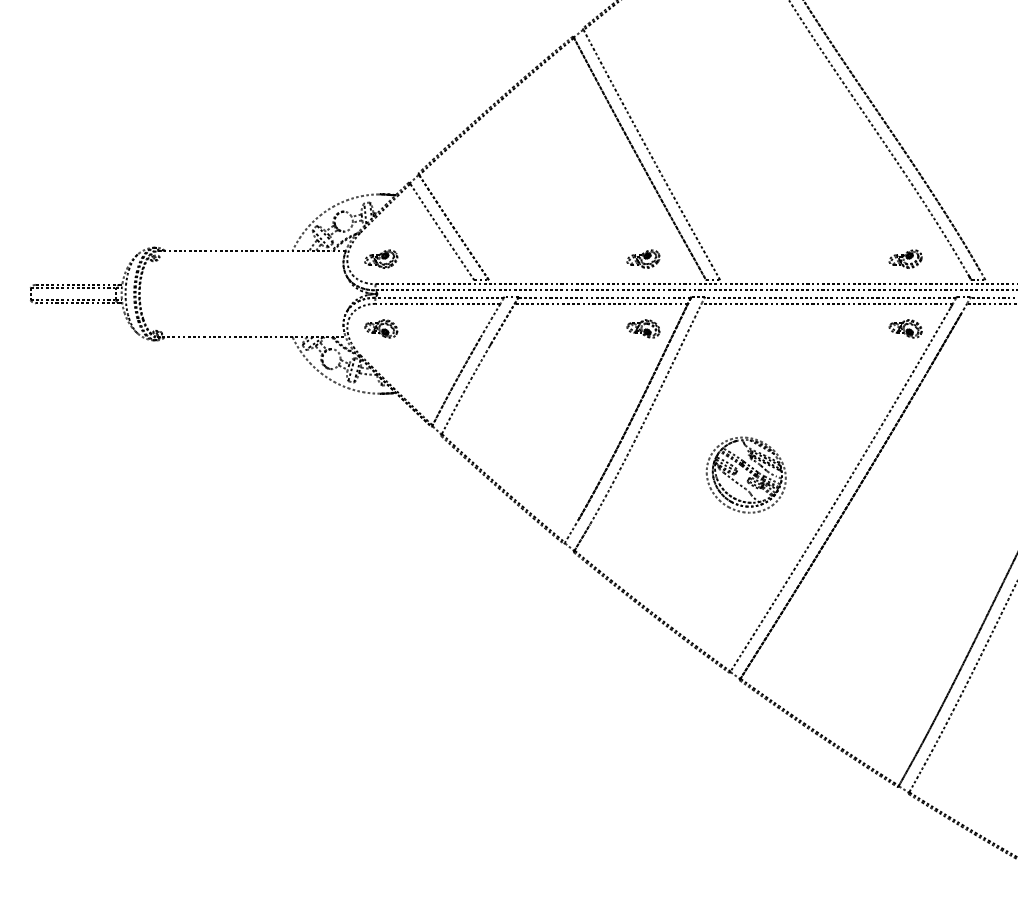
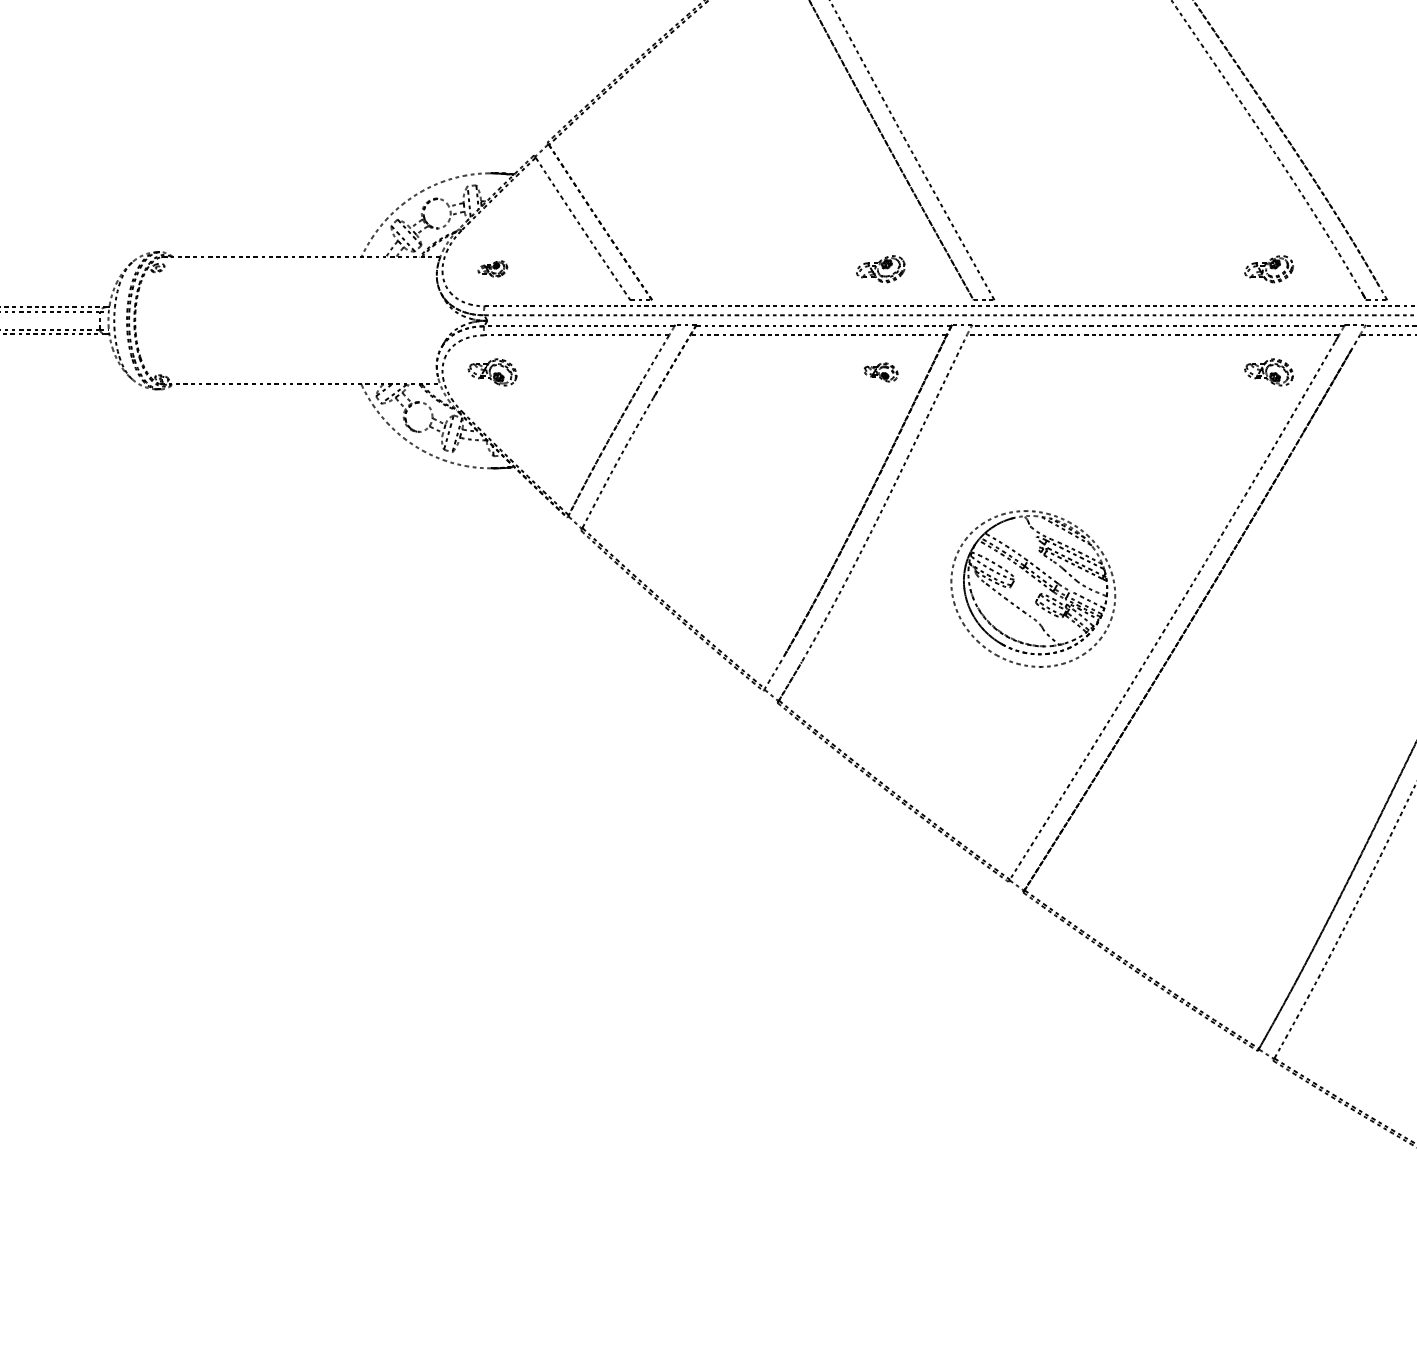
part: (381, 258) -> (493, 268), size x0.6
part: (643, 328) -> (880, 371), size x0.7
part: (745, 474) -> (1031, 587), size x1.4

